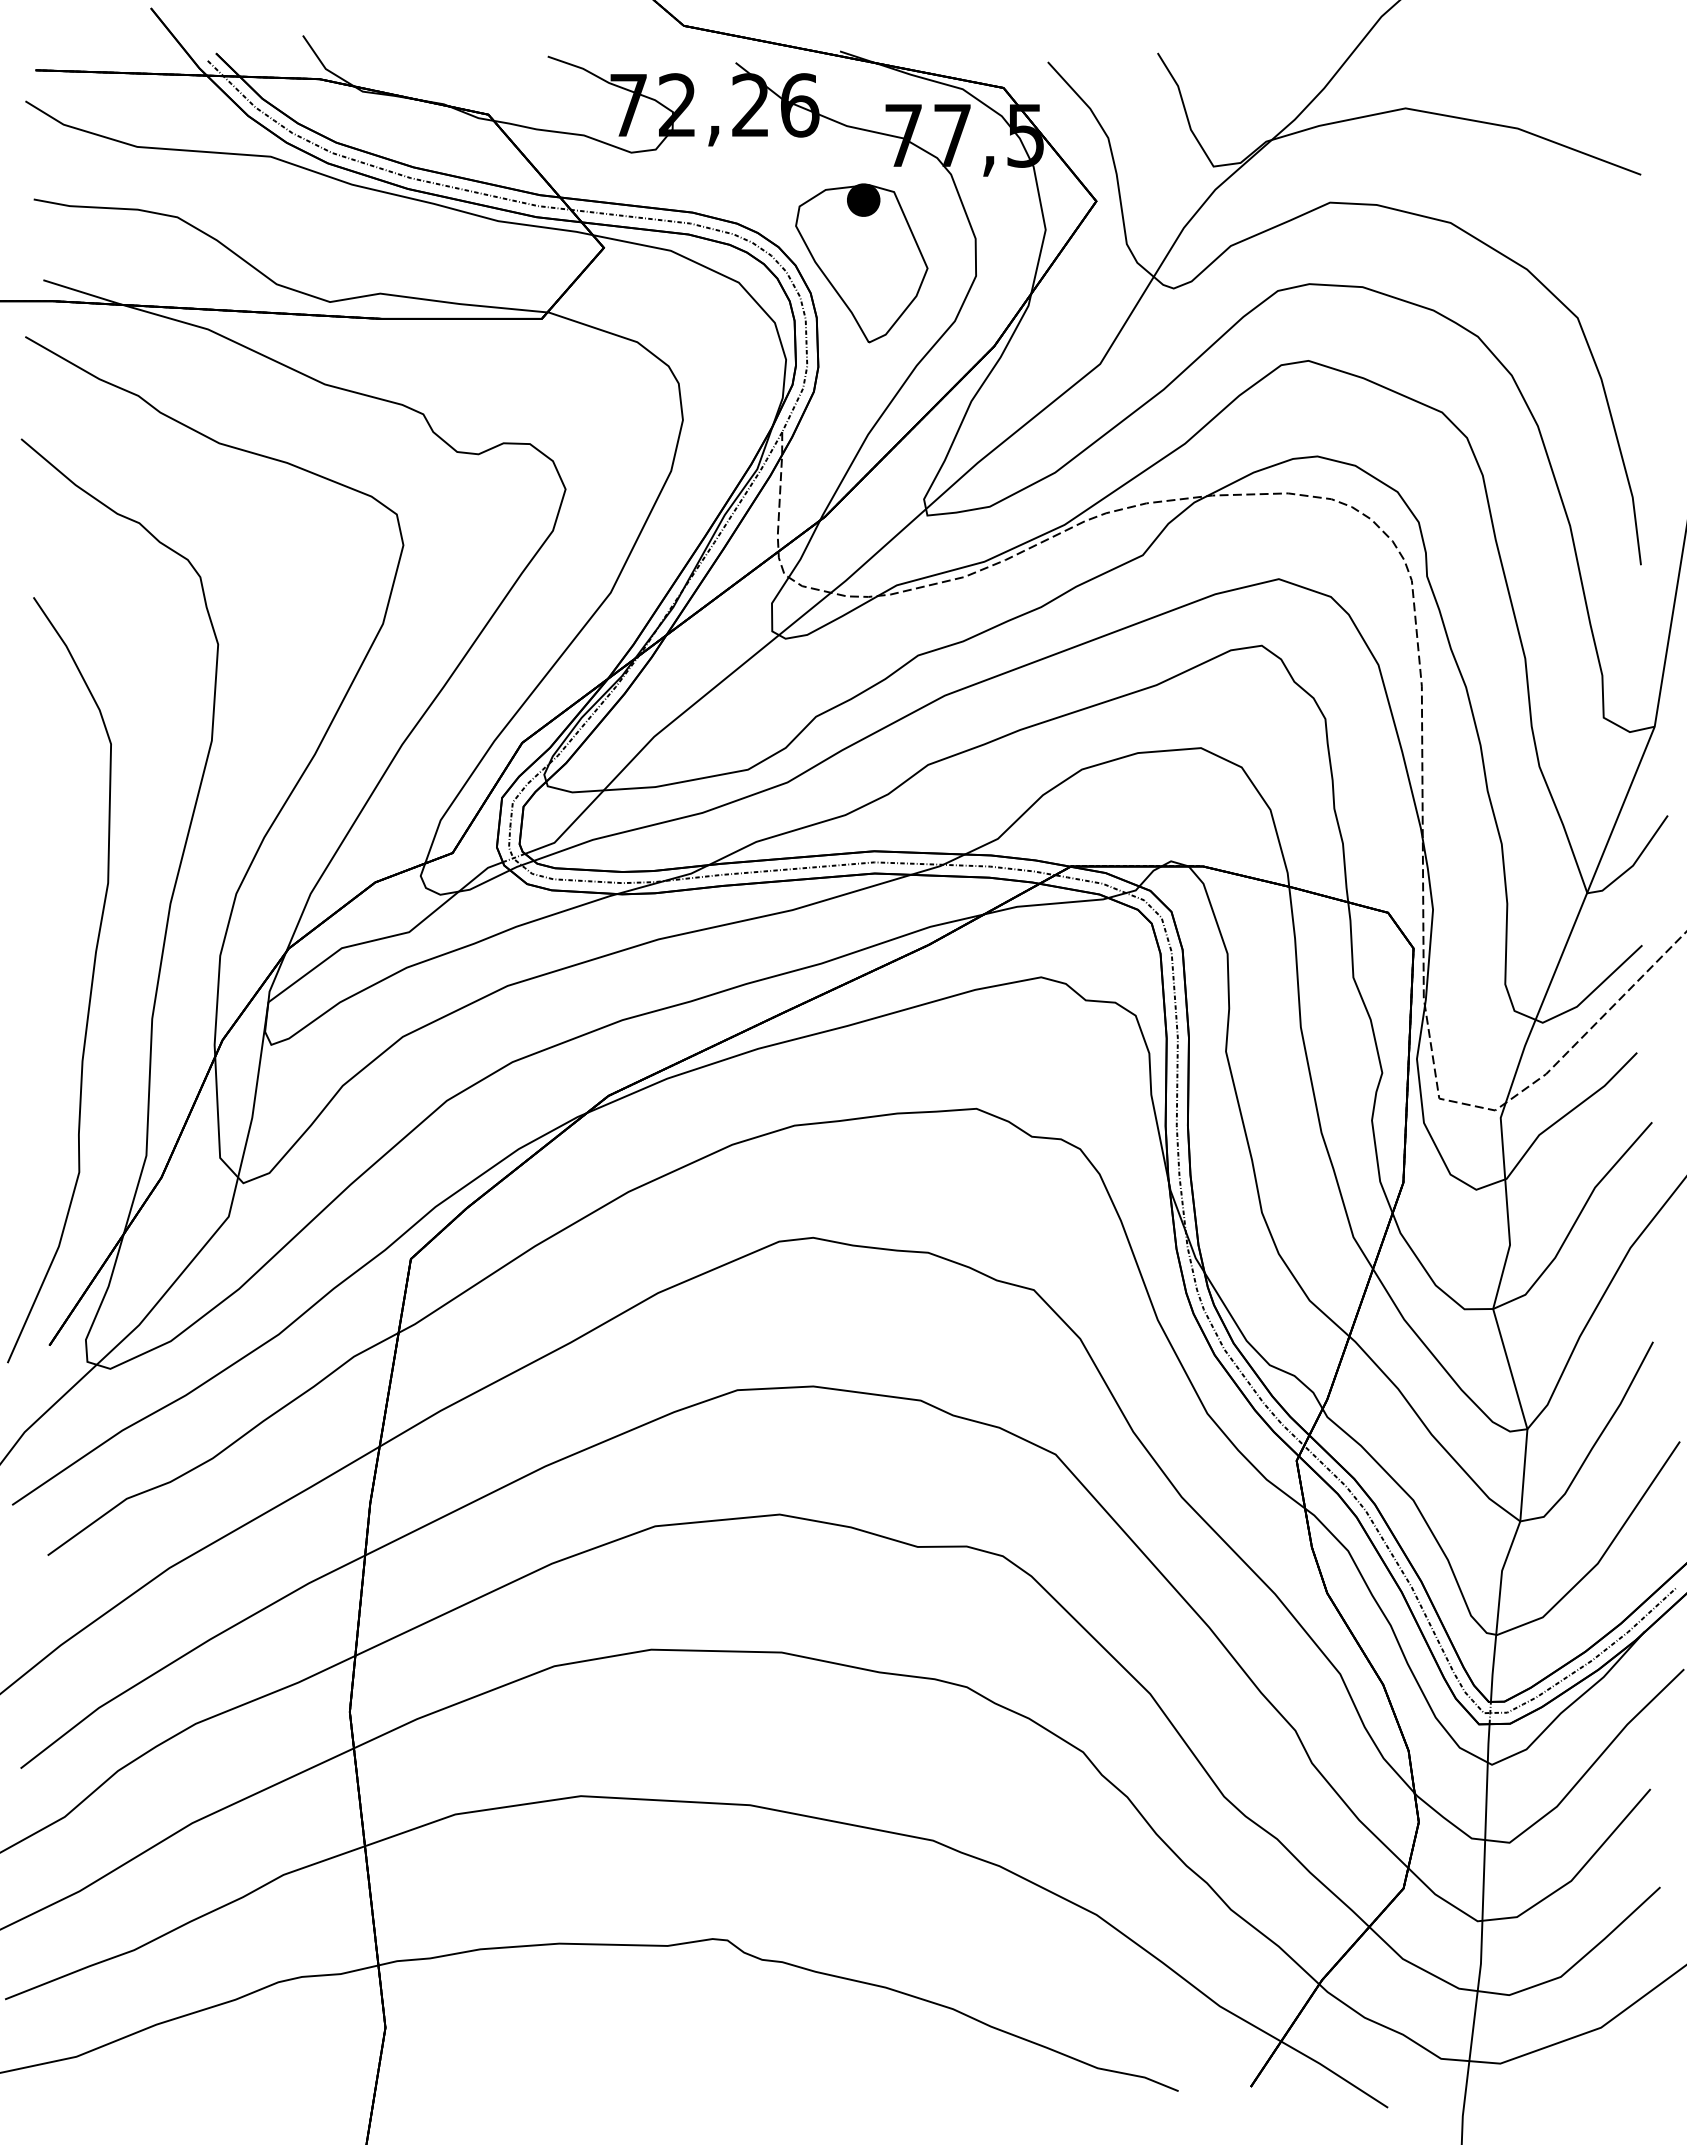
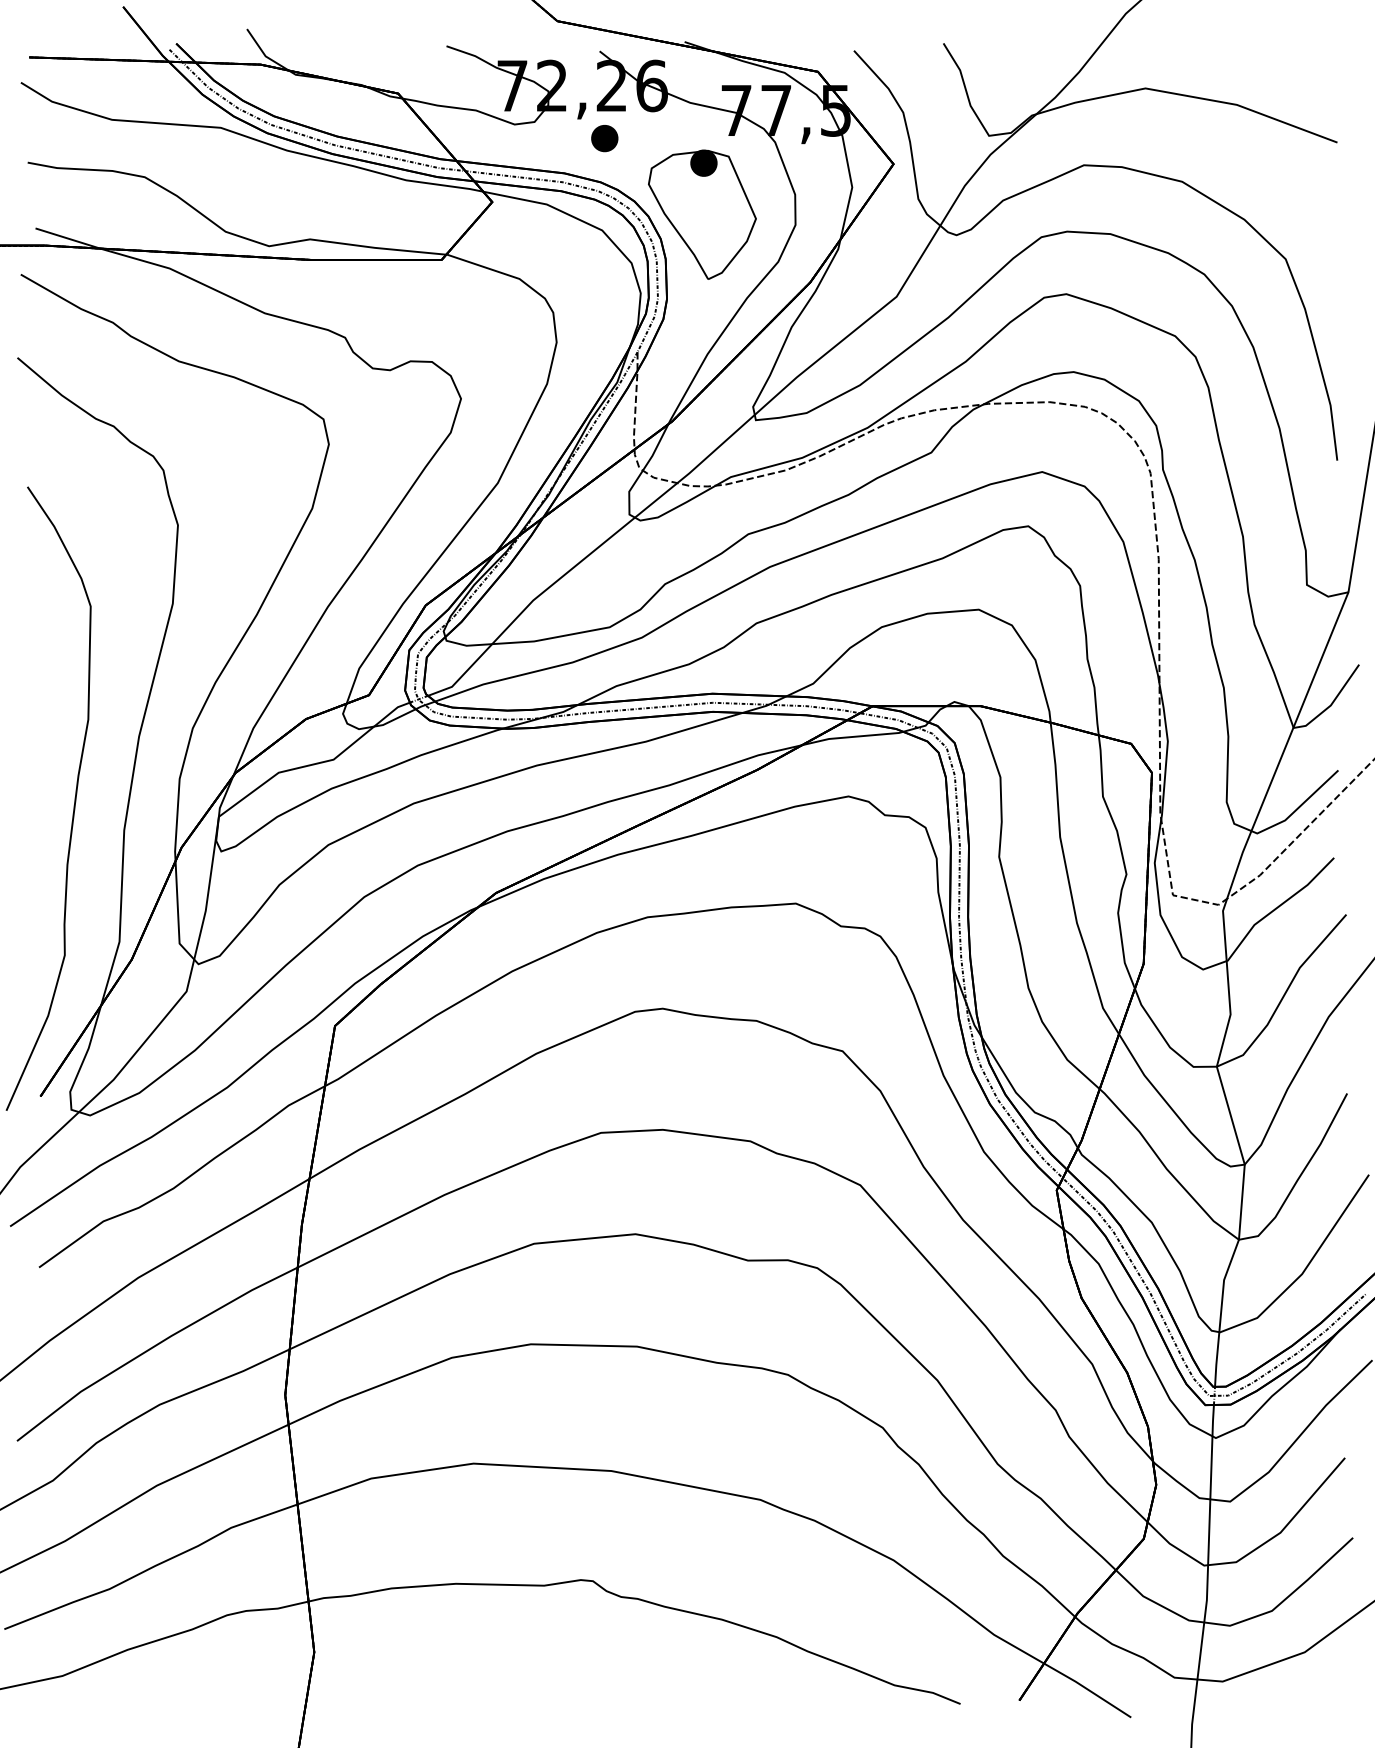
part: (741, 169) -> (604, 138), added

